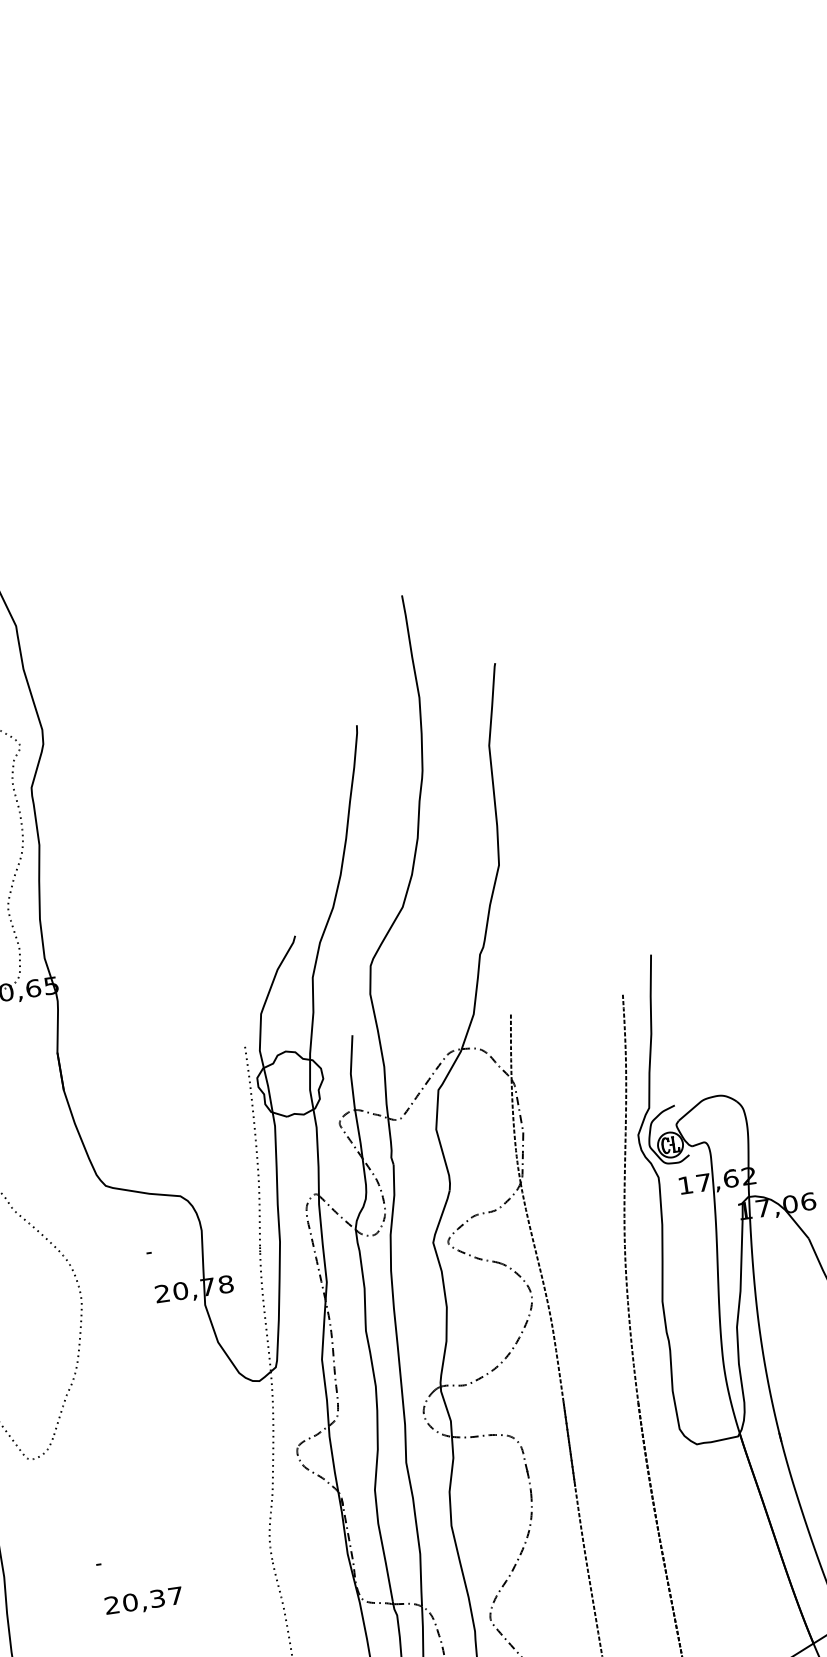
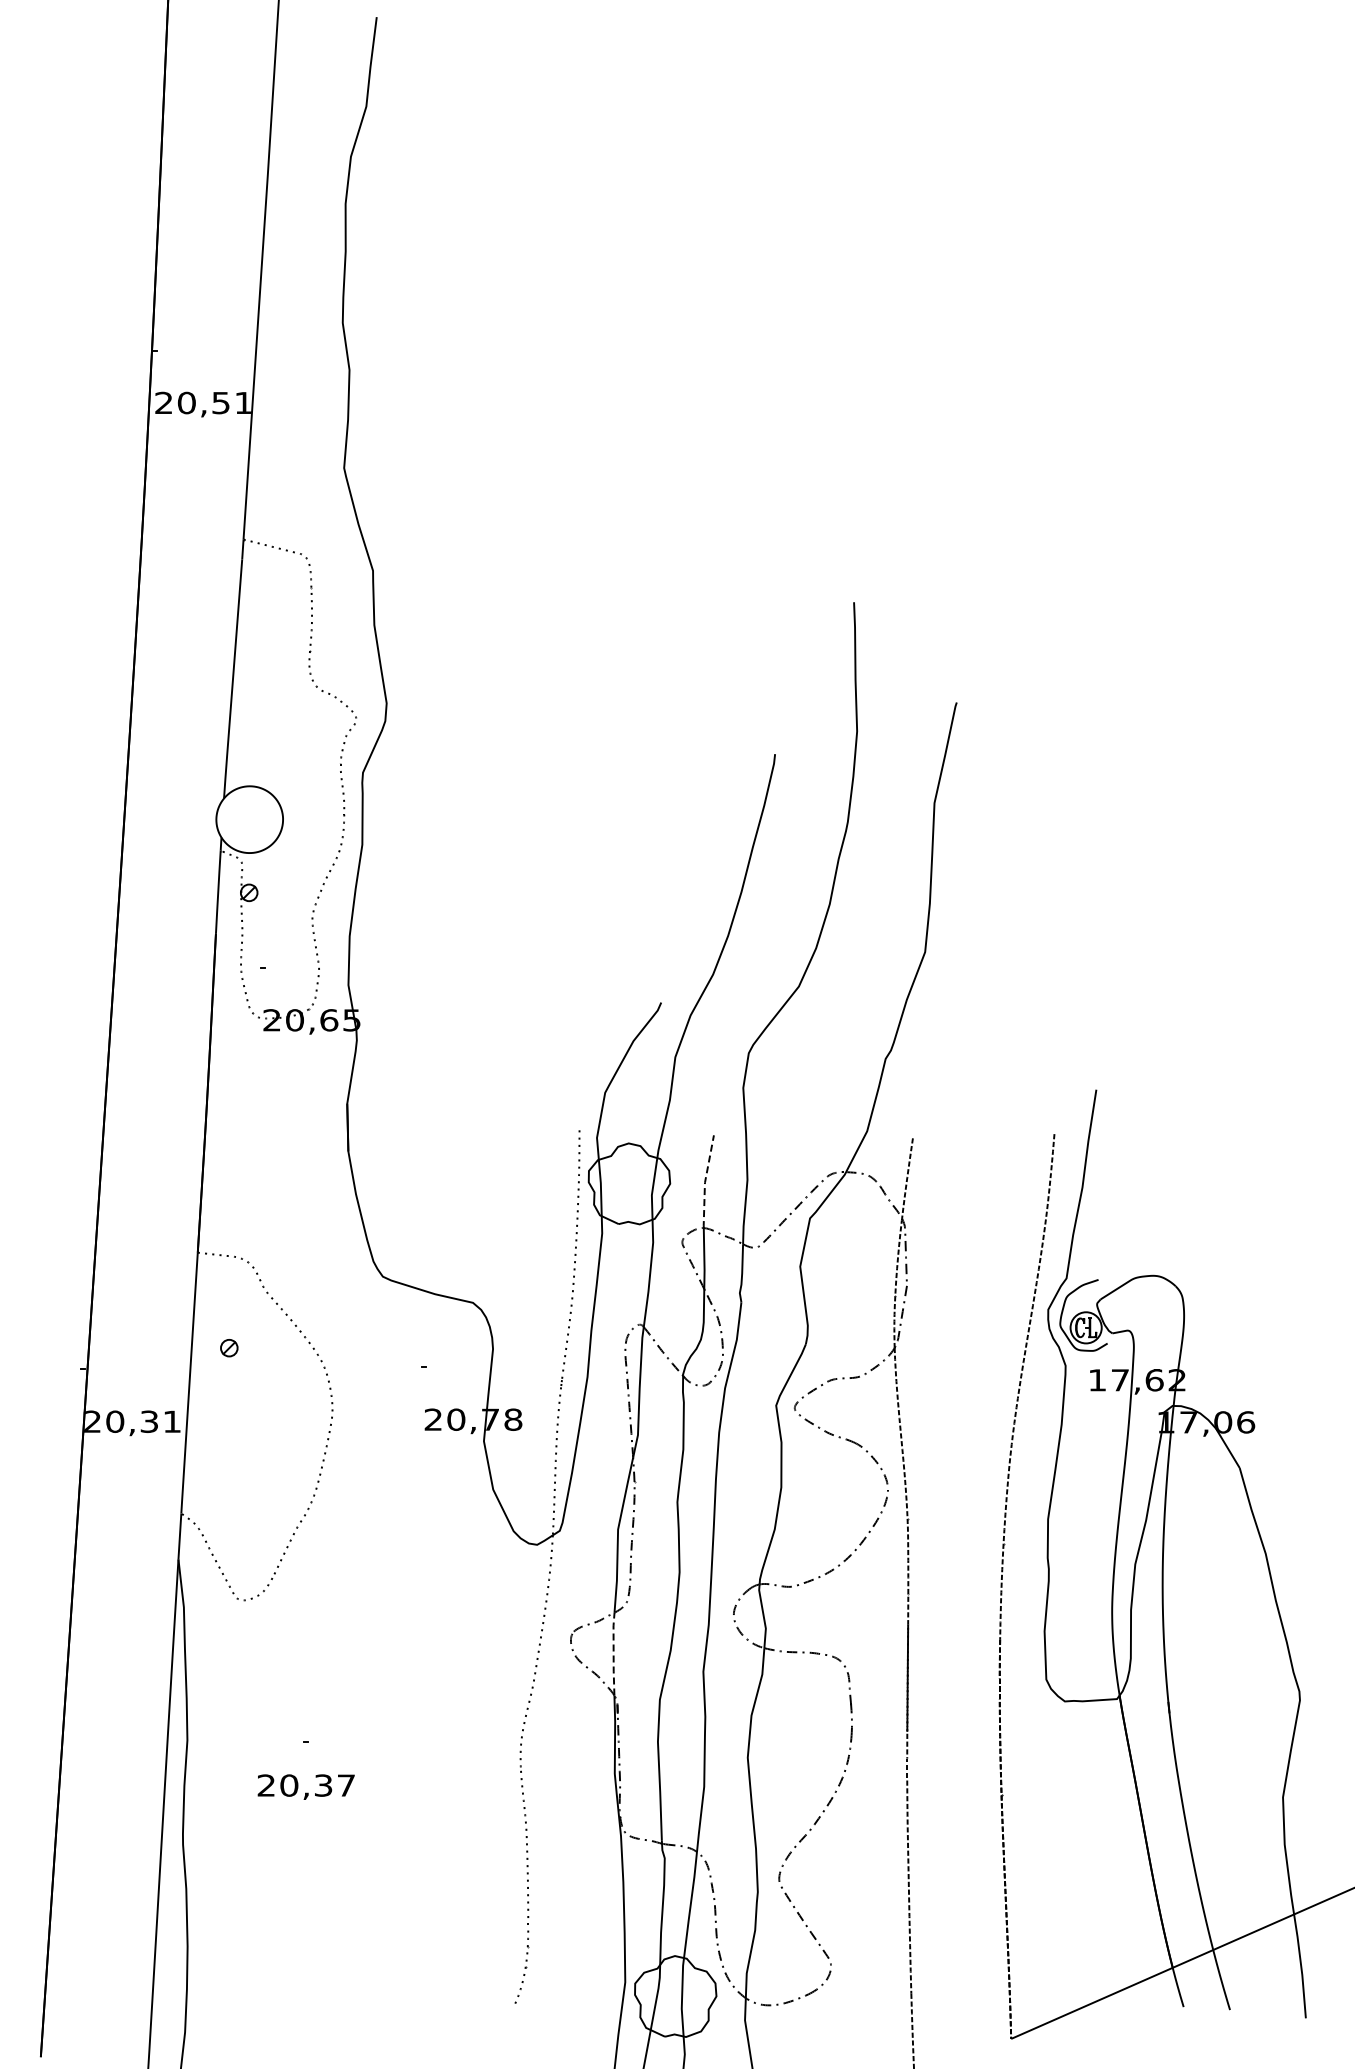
line: (351, 1072) -> (705, 1181), solid -> dashed
line: (332, 1458) -> (613, 1653), solid -> dashed
text: (143, 1601) -> (305, 1786), moved

